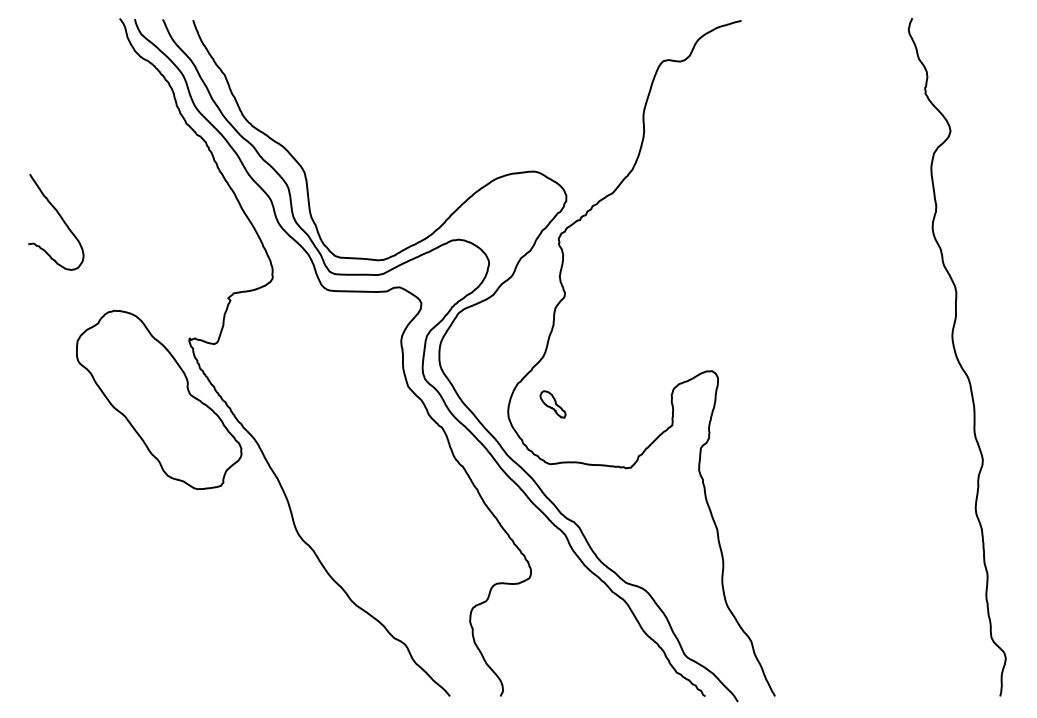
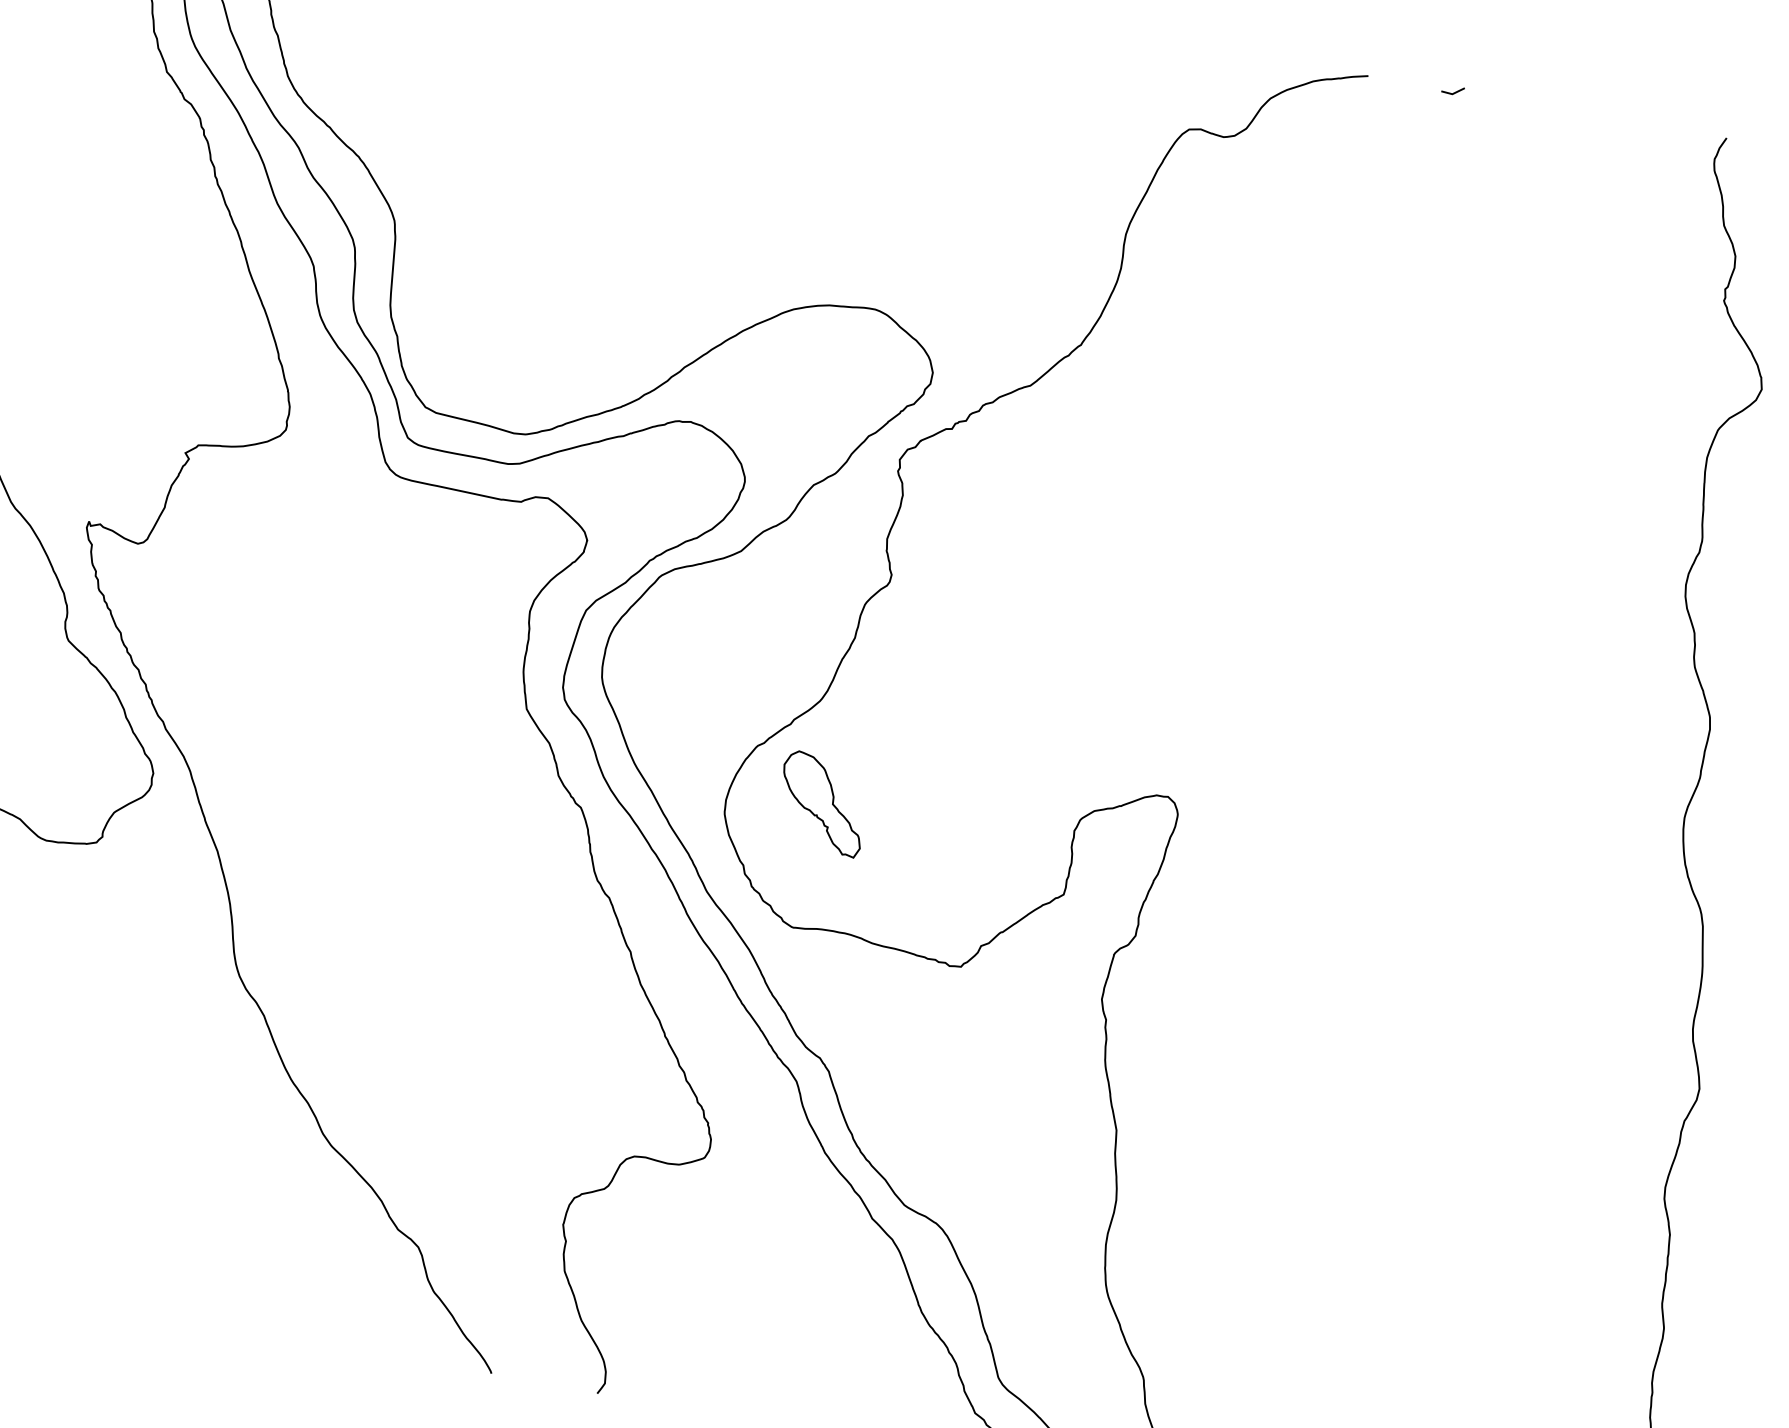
line: (781, 20) -> (1451, 91), added
part: (552, 404) -> (821, 803), size x1.67

